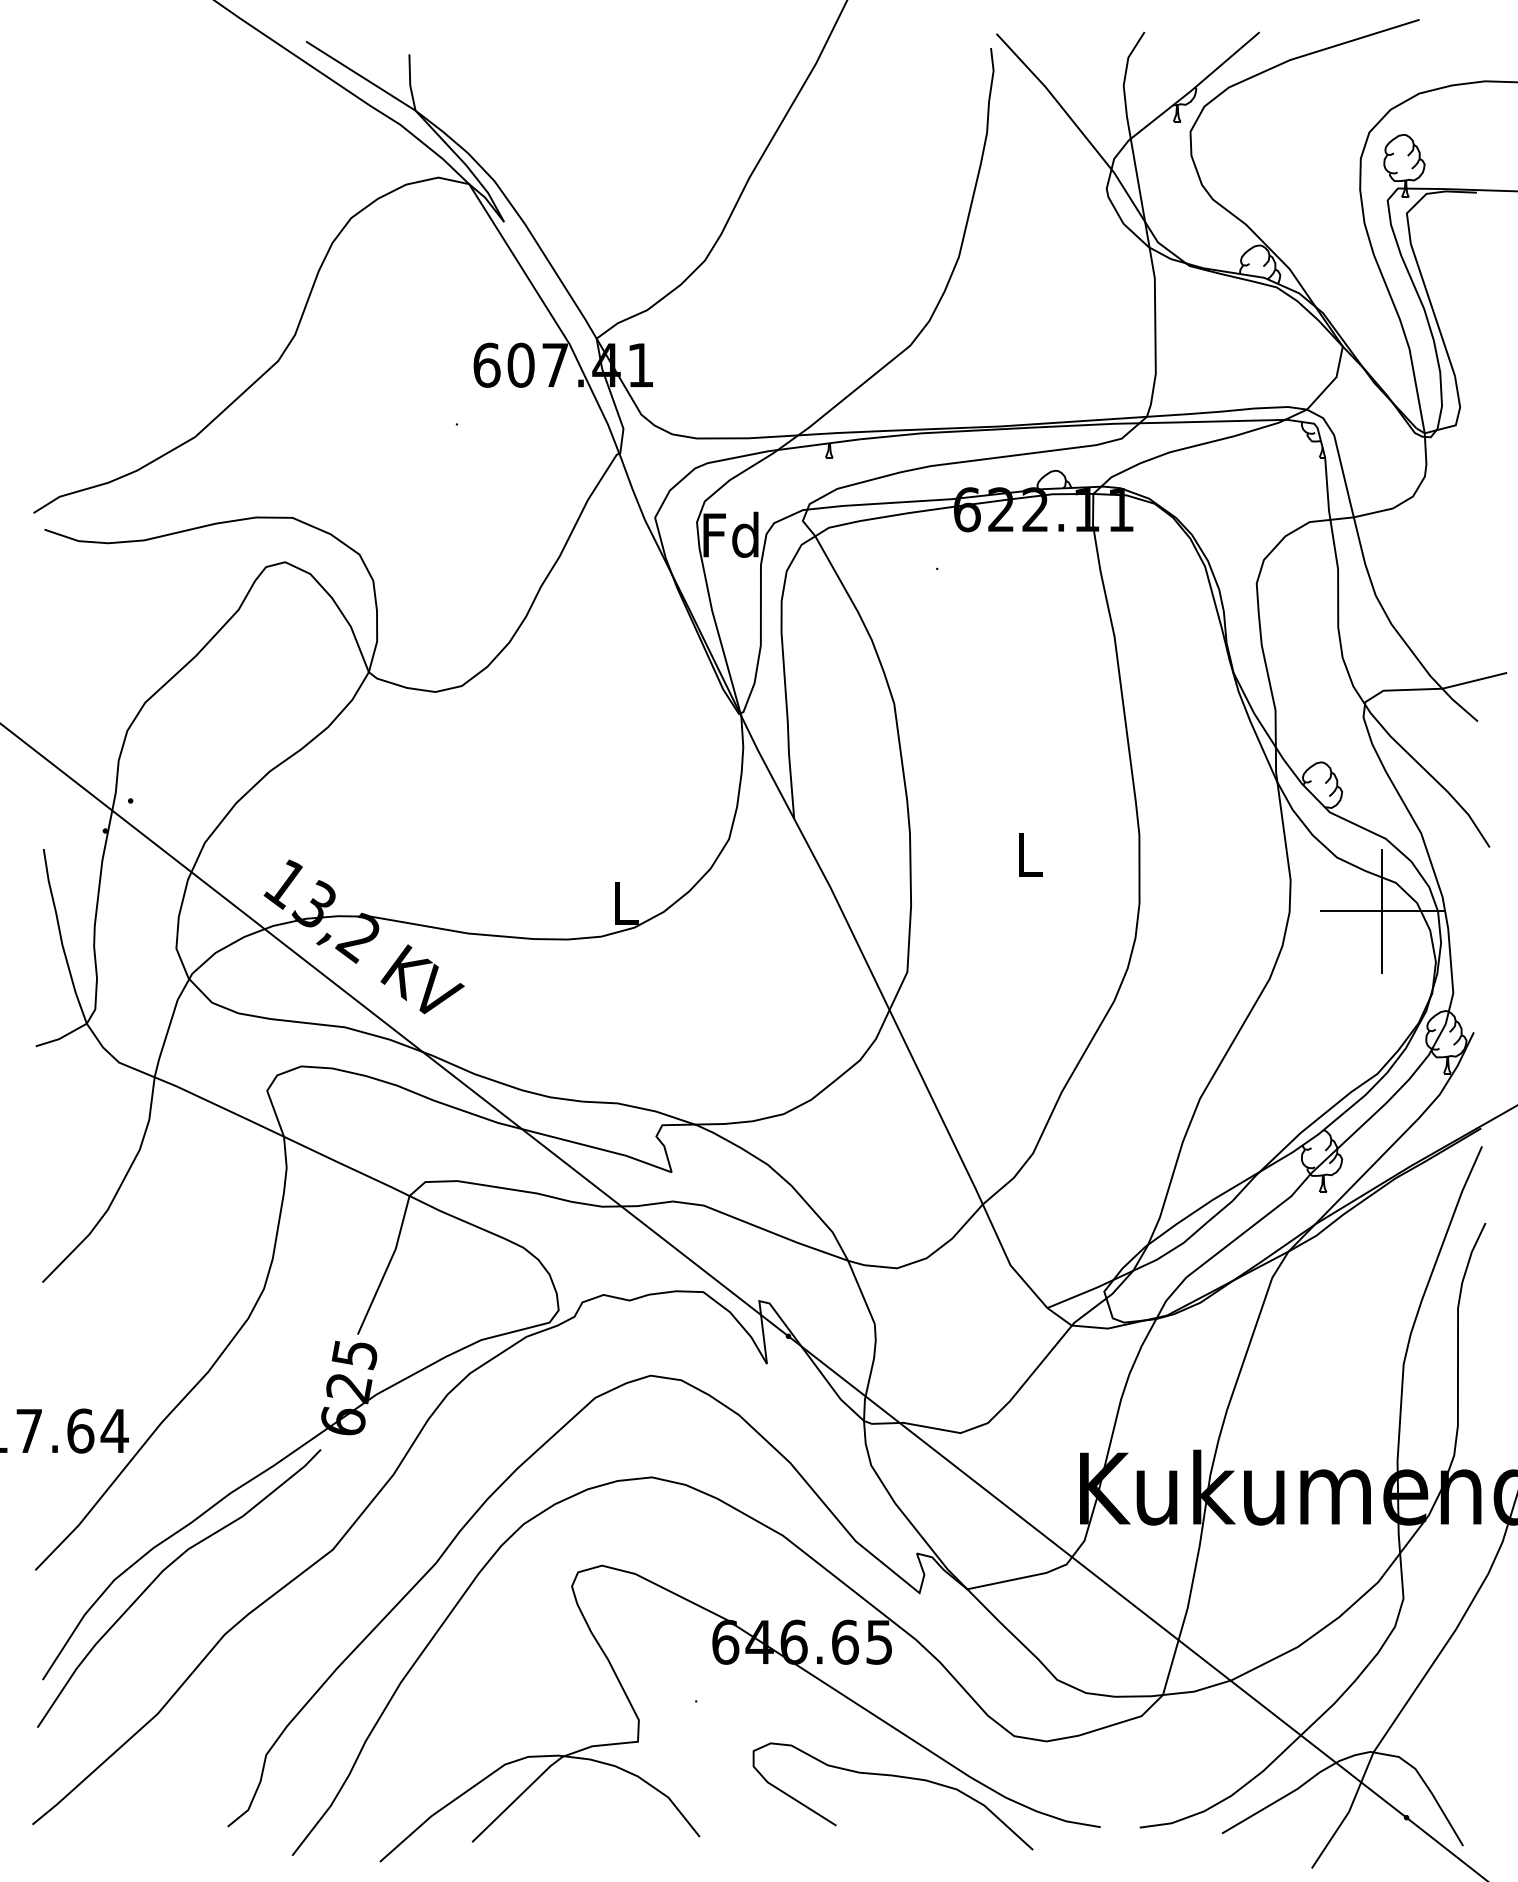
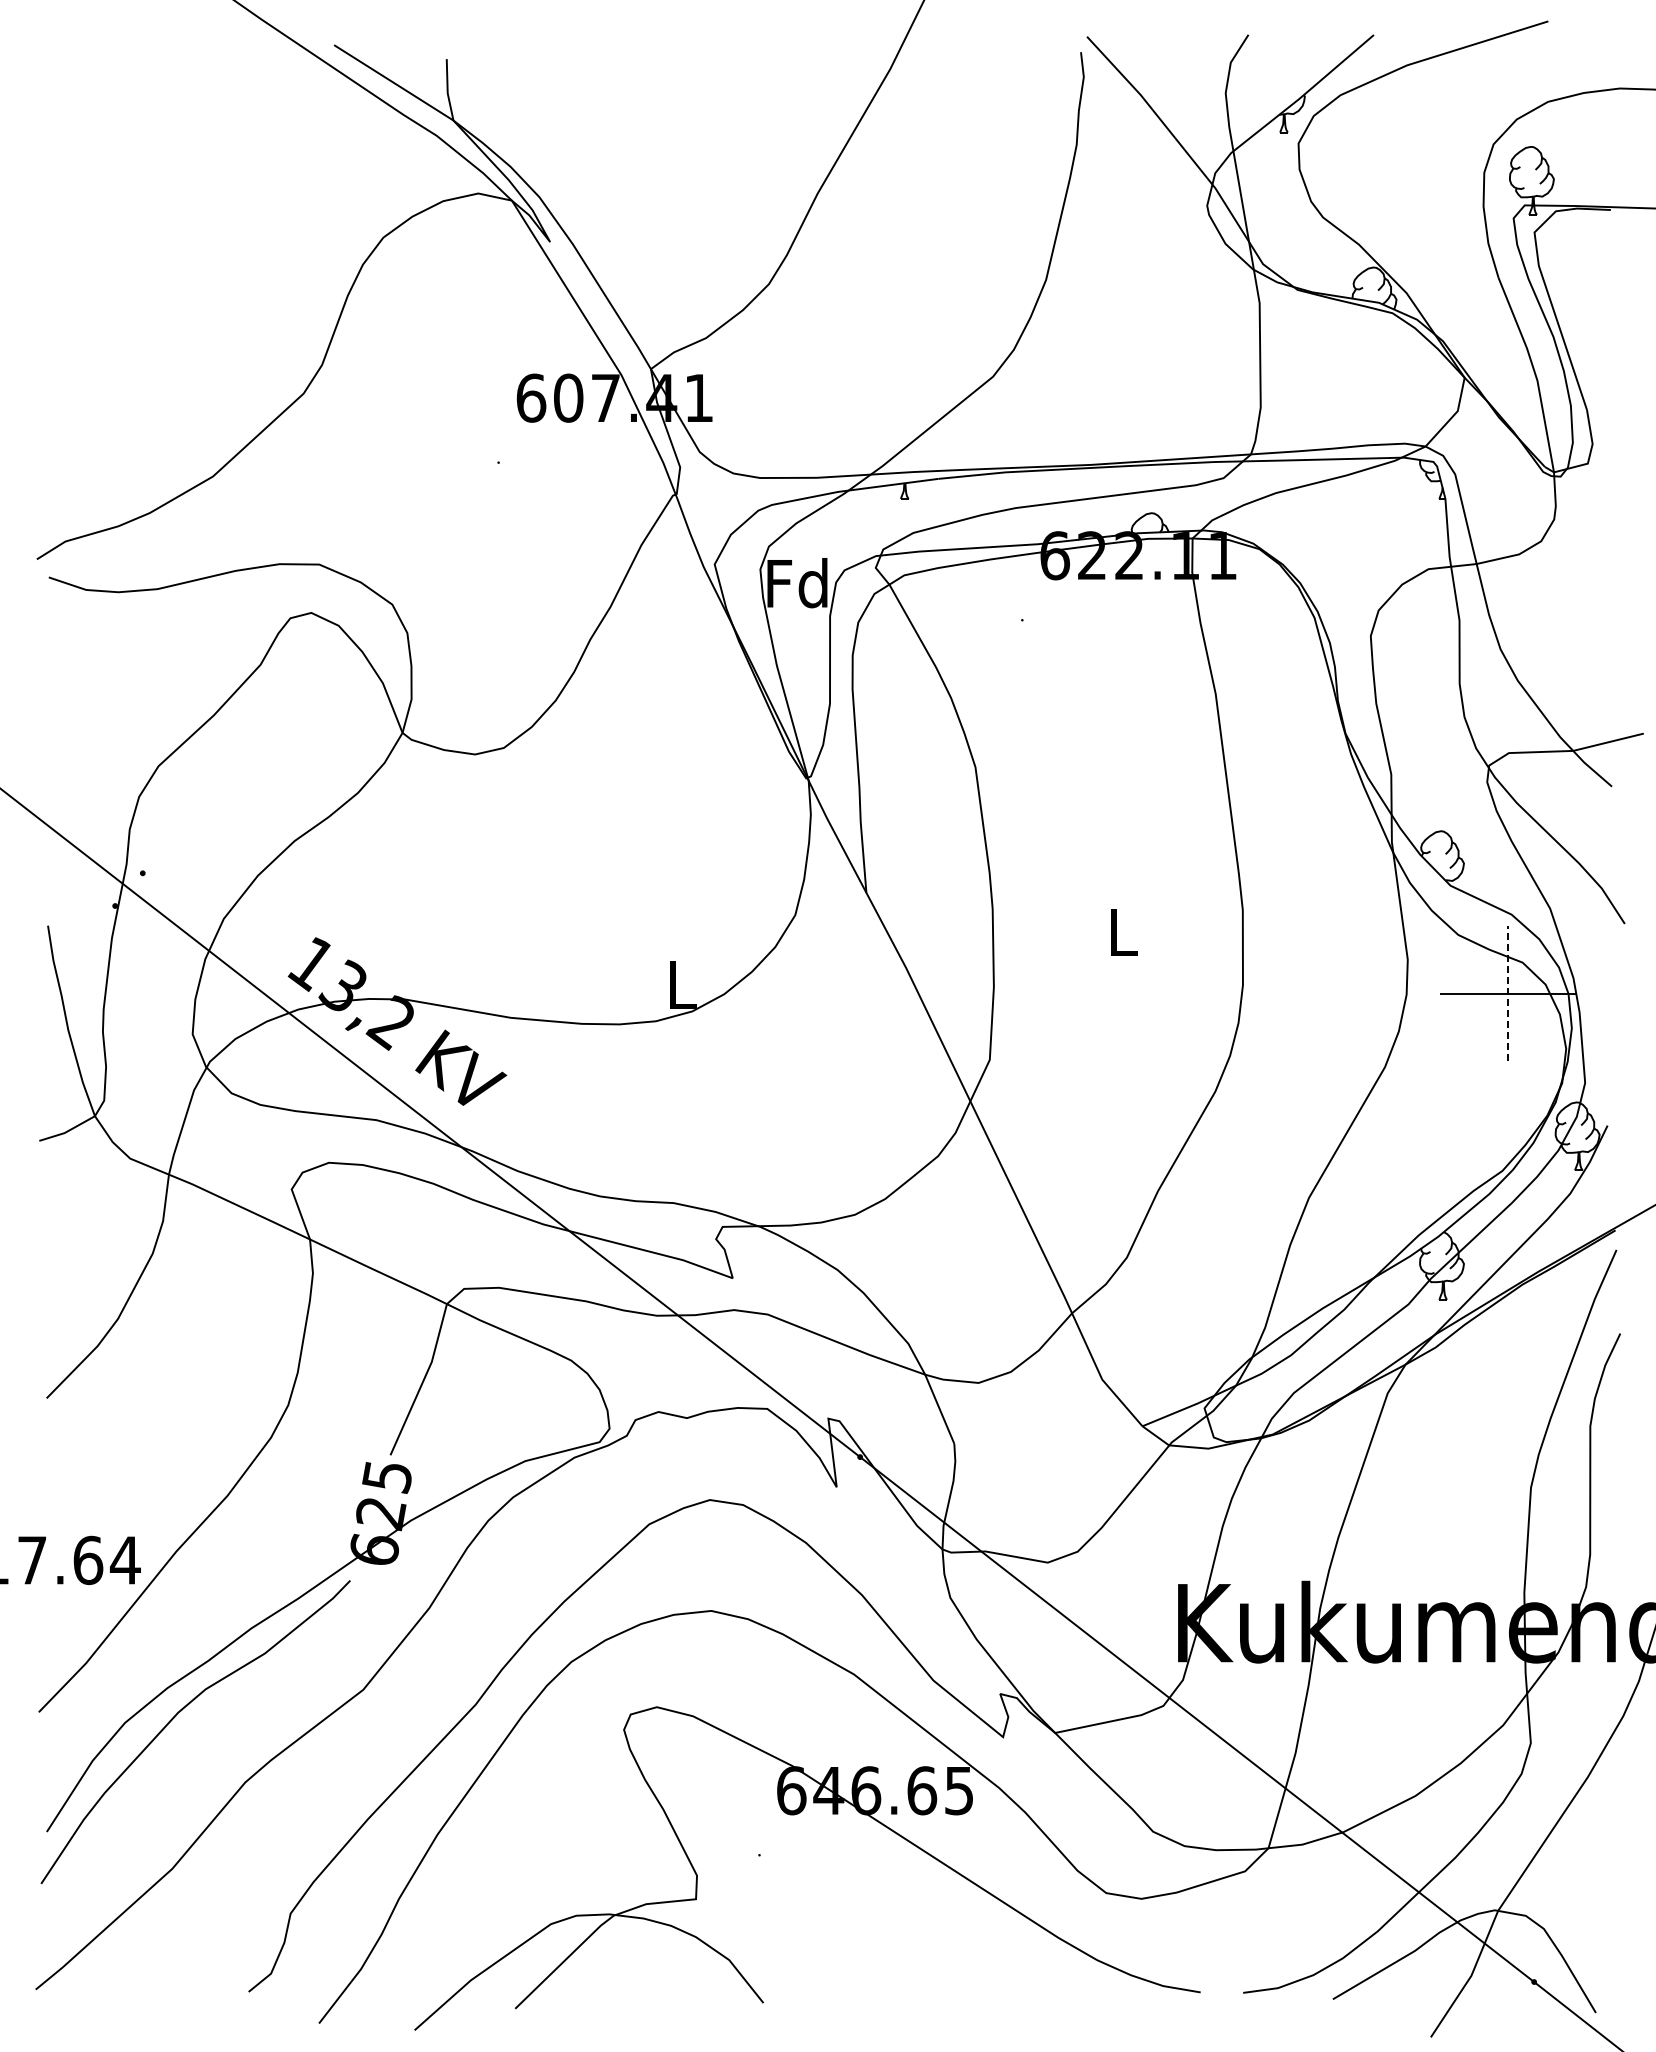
line: (1382, 911) -> (1507, 993), solid -> dashed
curve: (893, 1776) -> (974, 1937), removed

